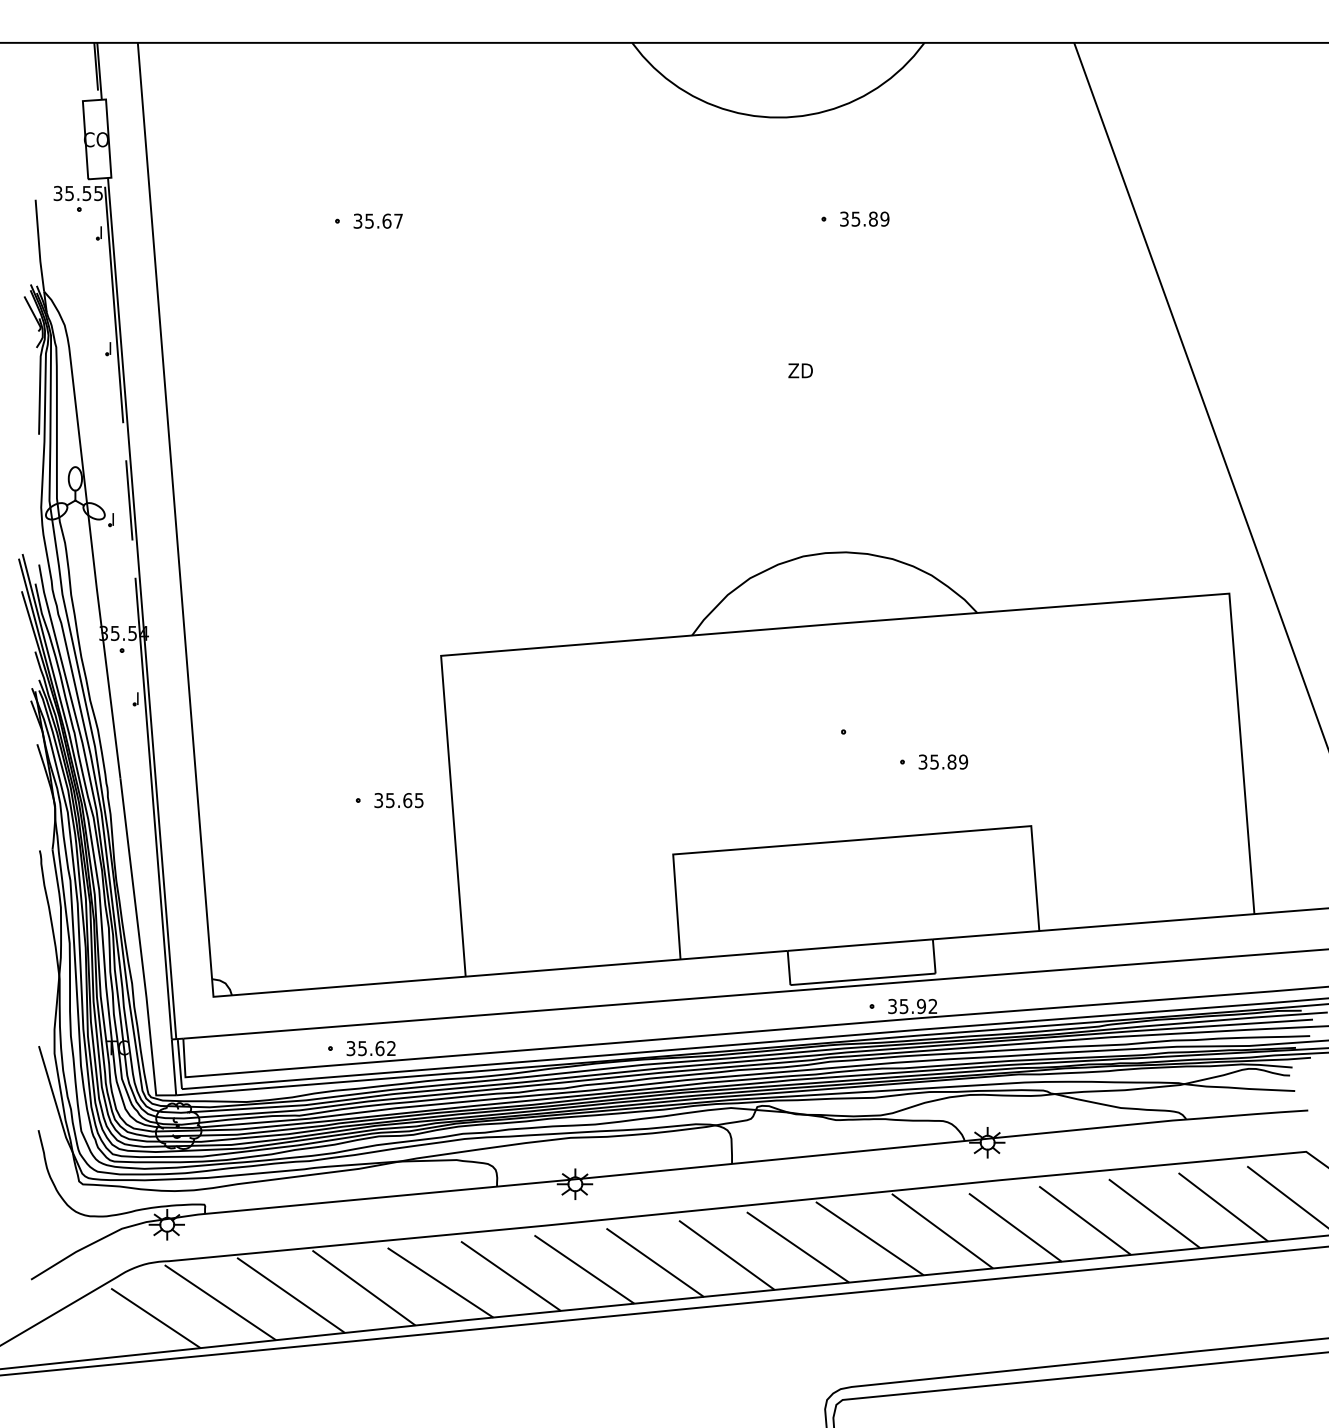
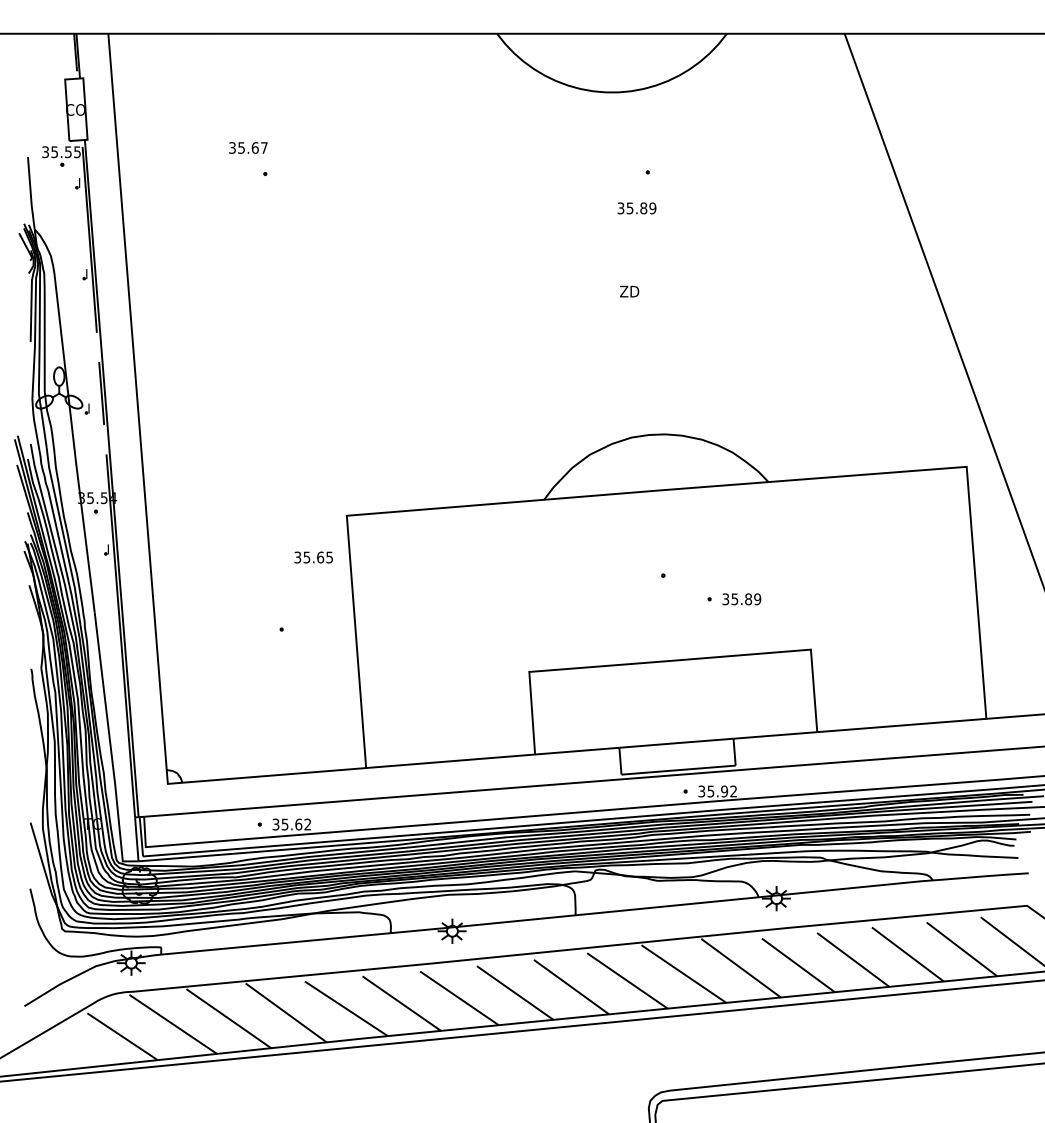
text: (864, 219) -> (636, 208), moved
text: (378, 220) -> (248, 147), moved
text: (398, 800) -> (313, 557), moved

